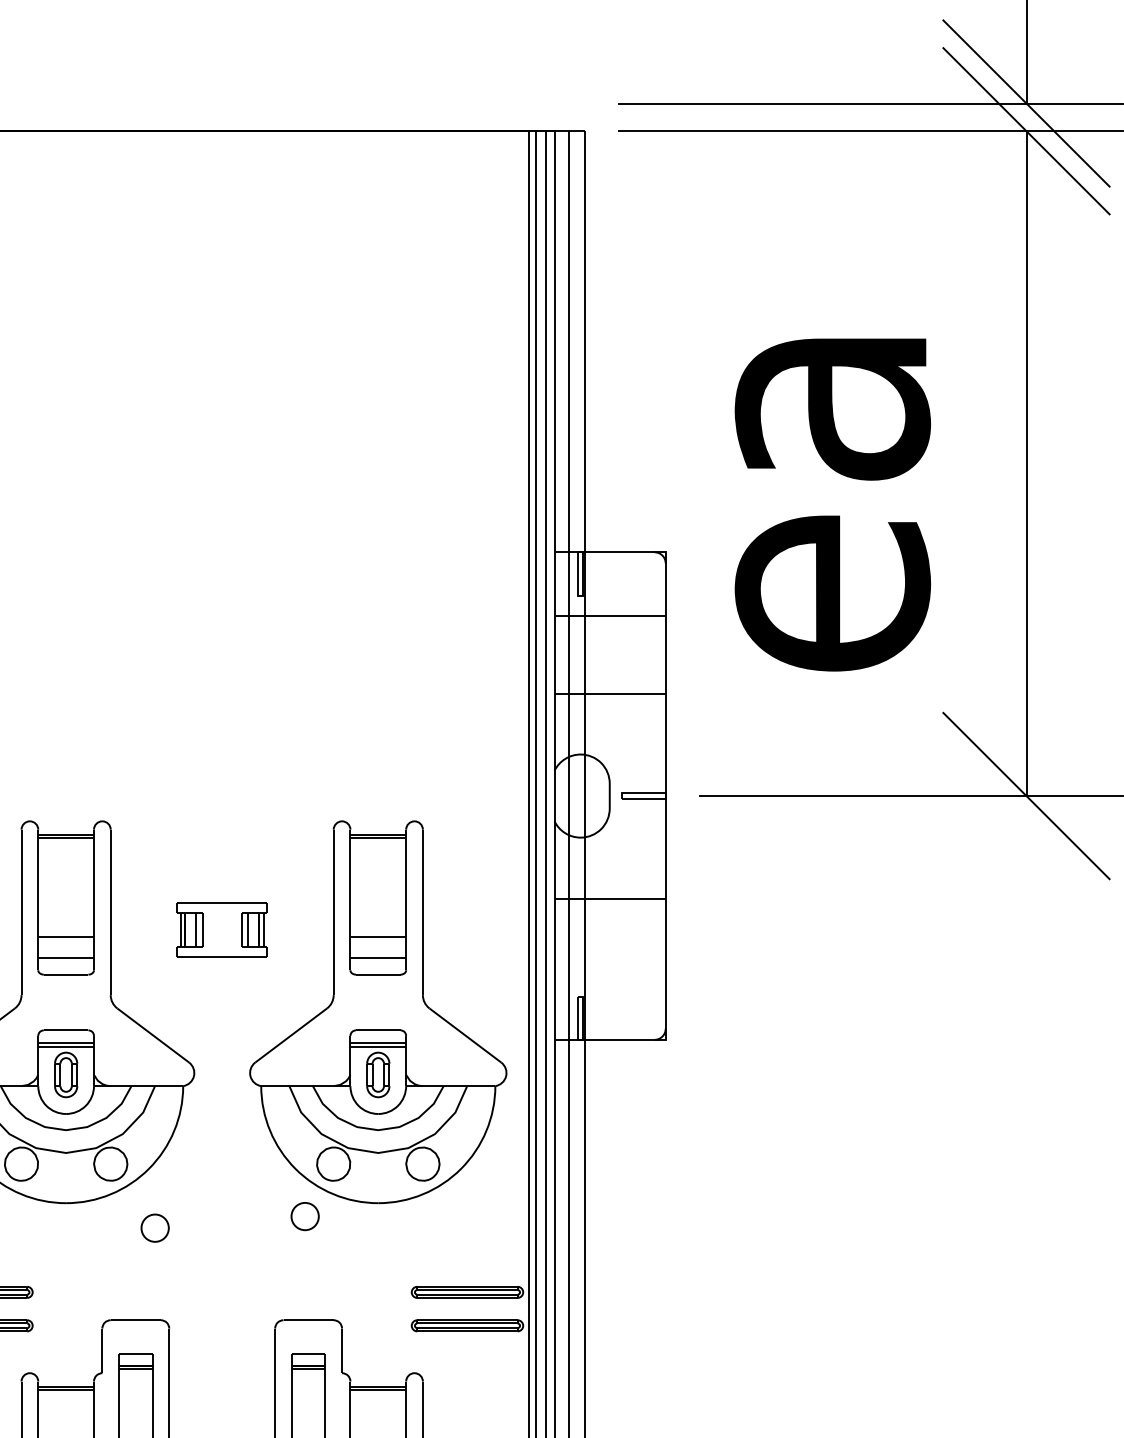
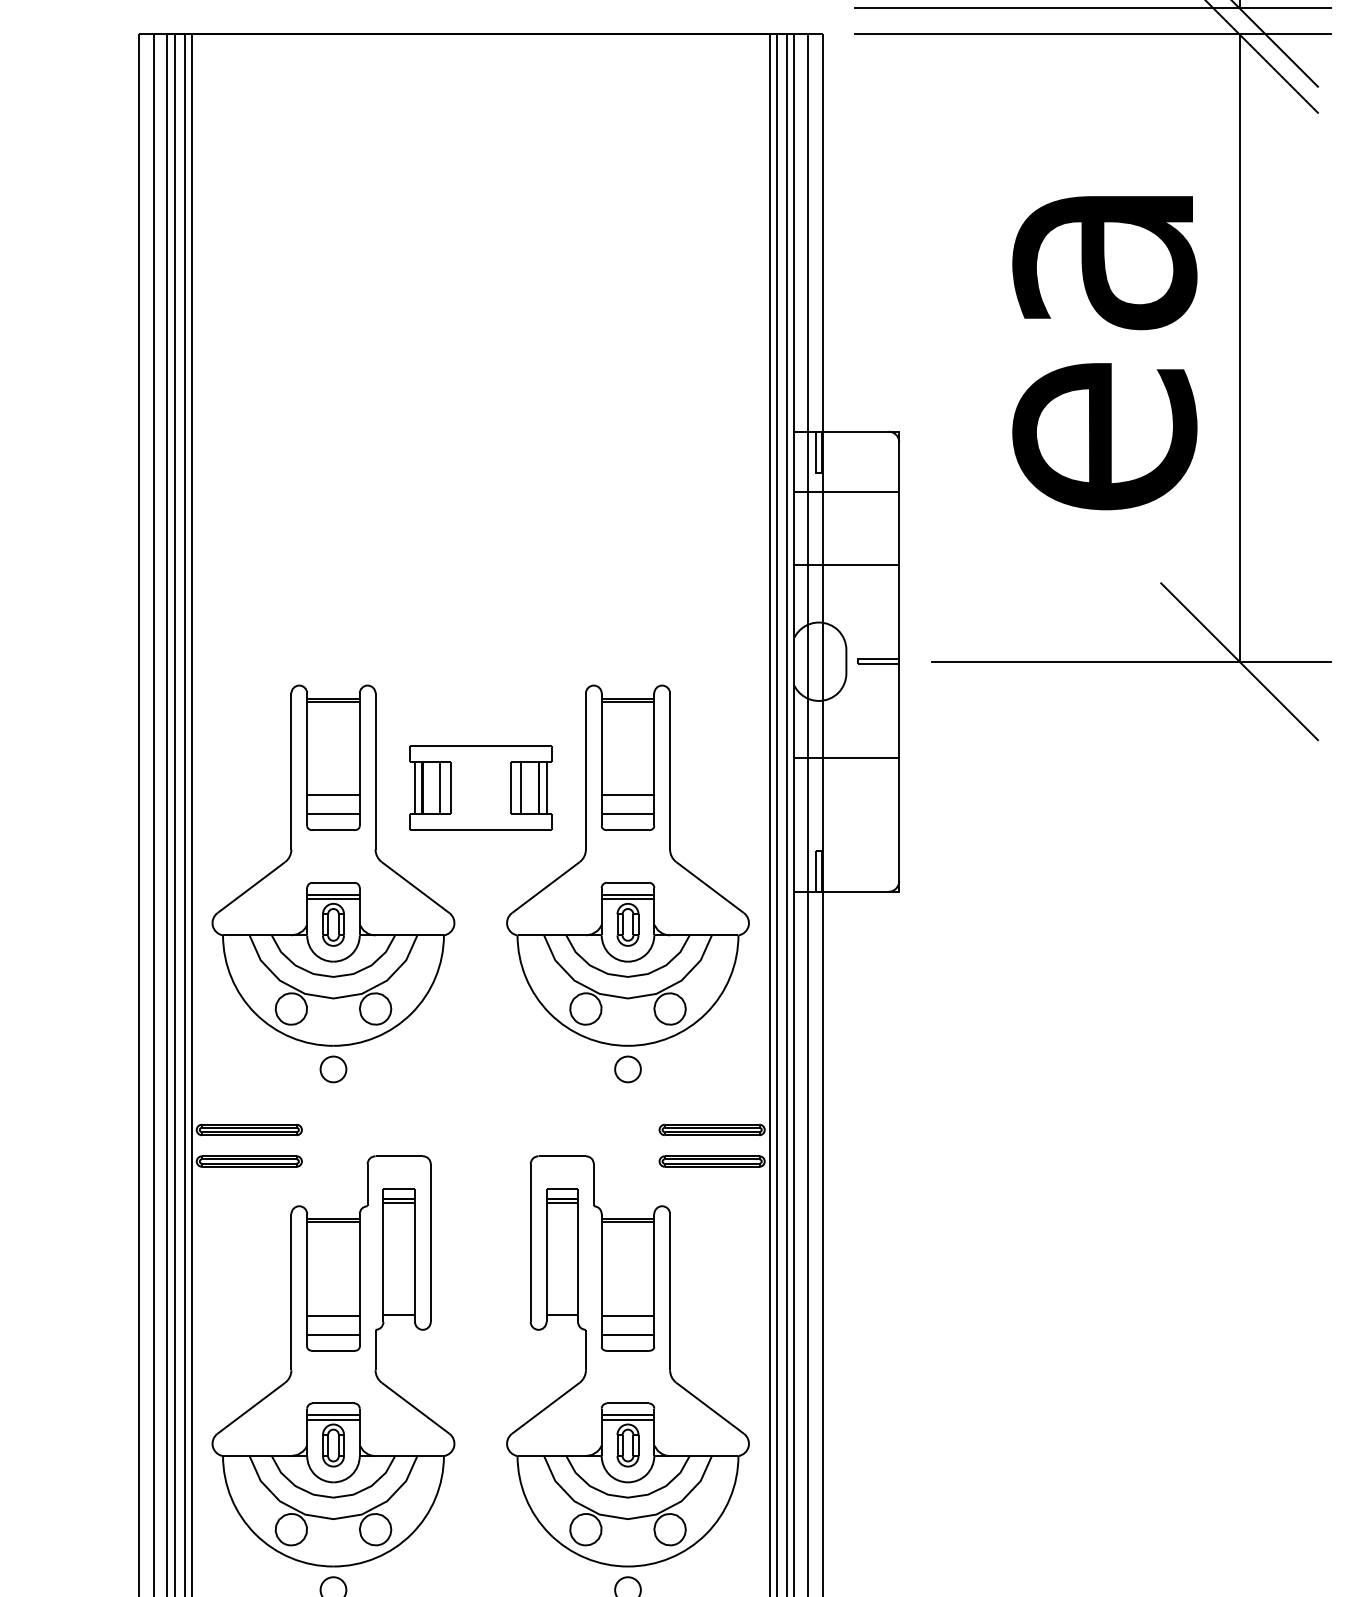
text: (832, 505) -> (1104, 353), moved
part: (221, 929) -> (480, 787), size x1.67
part: (304, 1216) -> (627, 1069), moved
part: (155, 1228) -> (333, 1069), moved

